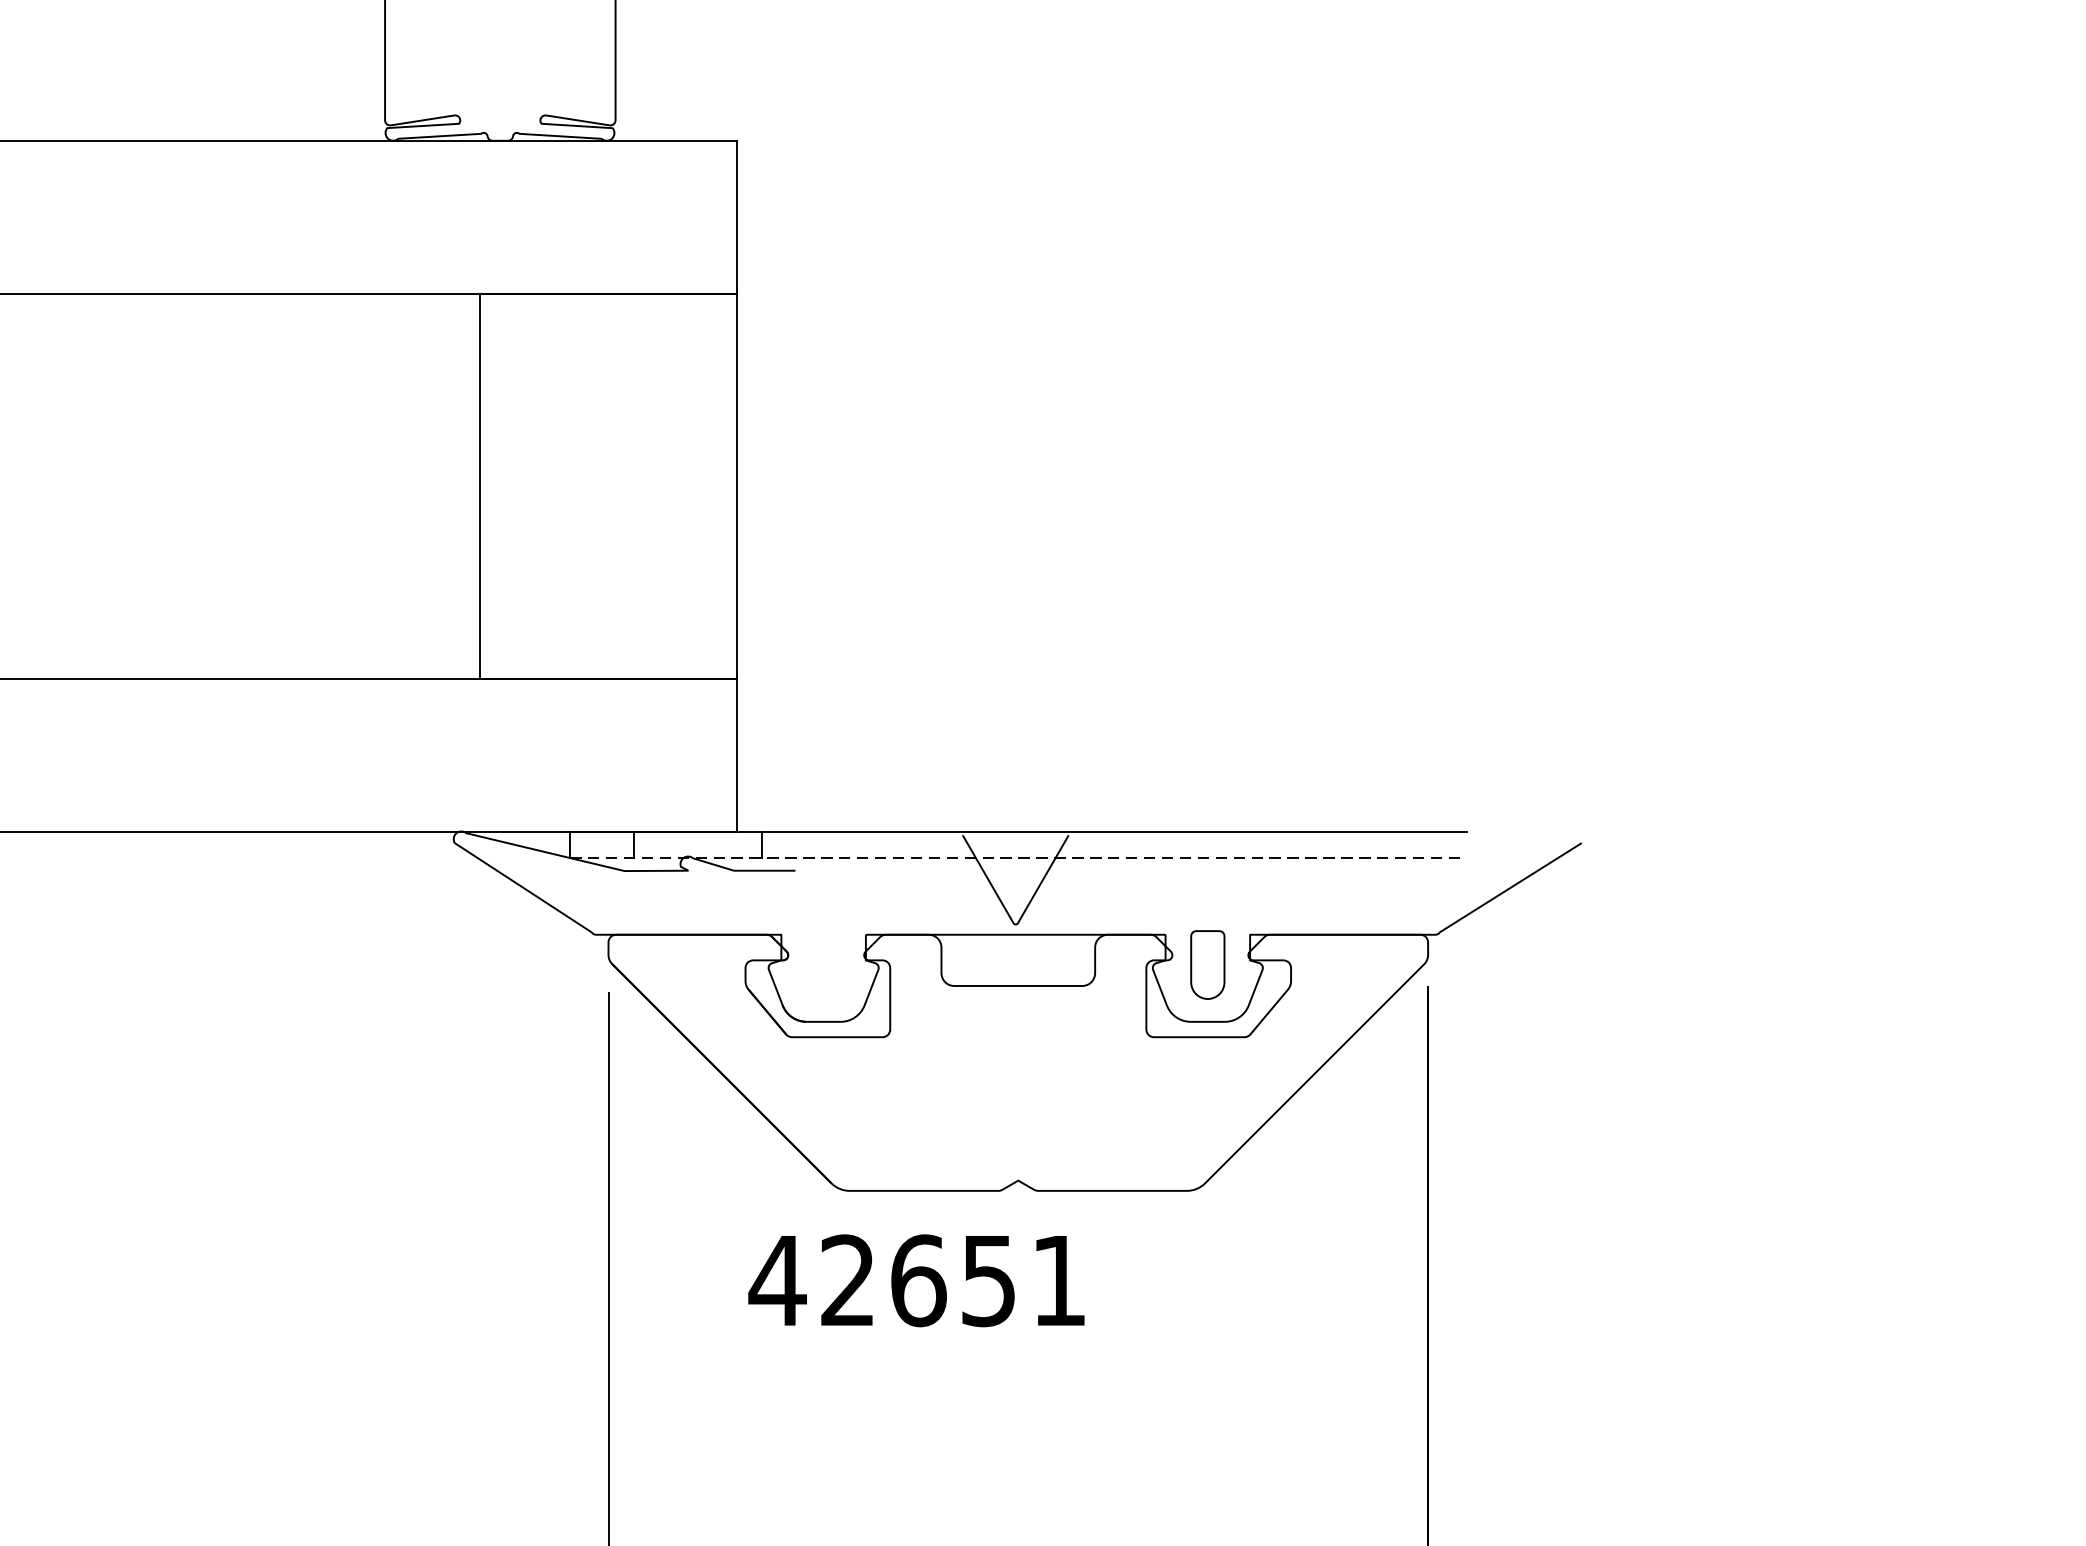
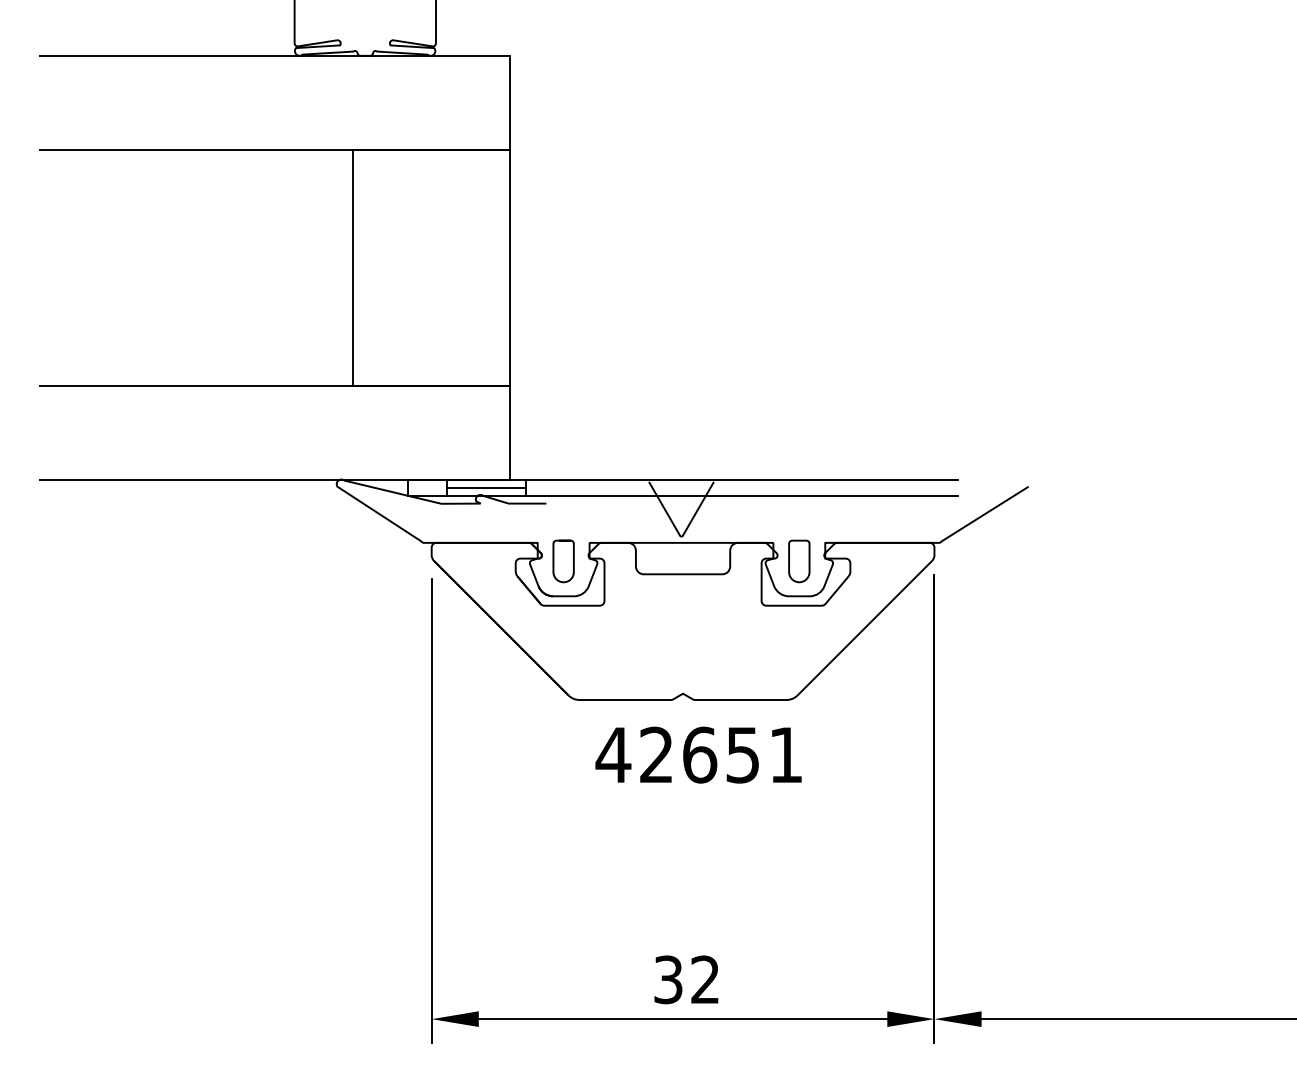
line: (697, 844) -> (486, 487), added
line: (1019, 857) -> (683, 495), dashed -> solid
curve: (808, 965) -> (554, 561), added
text: (916, 1279) -> (698, 754), moved

